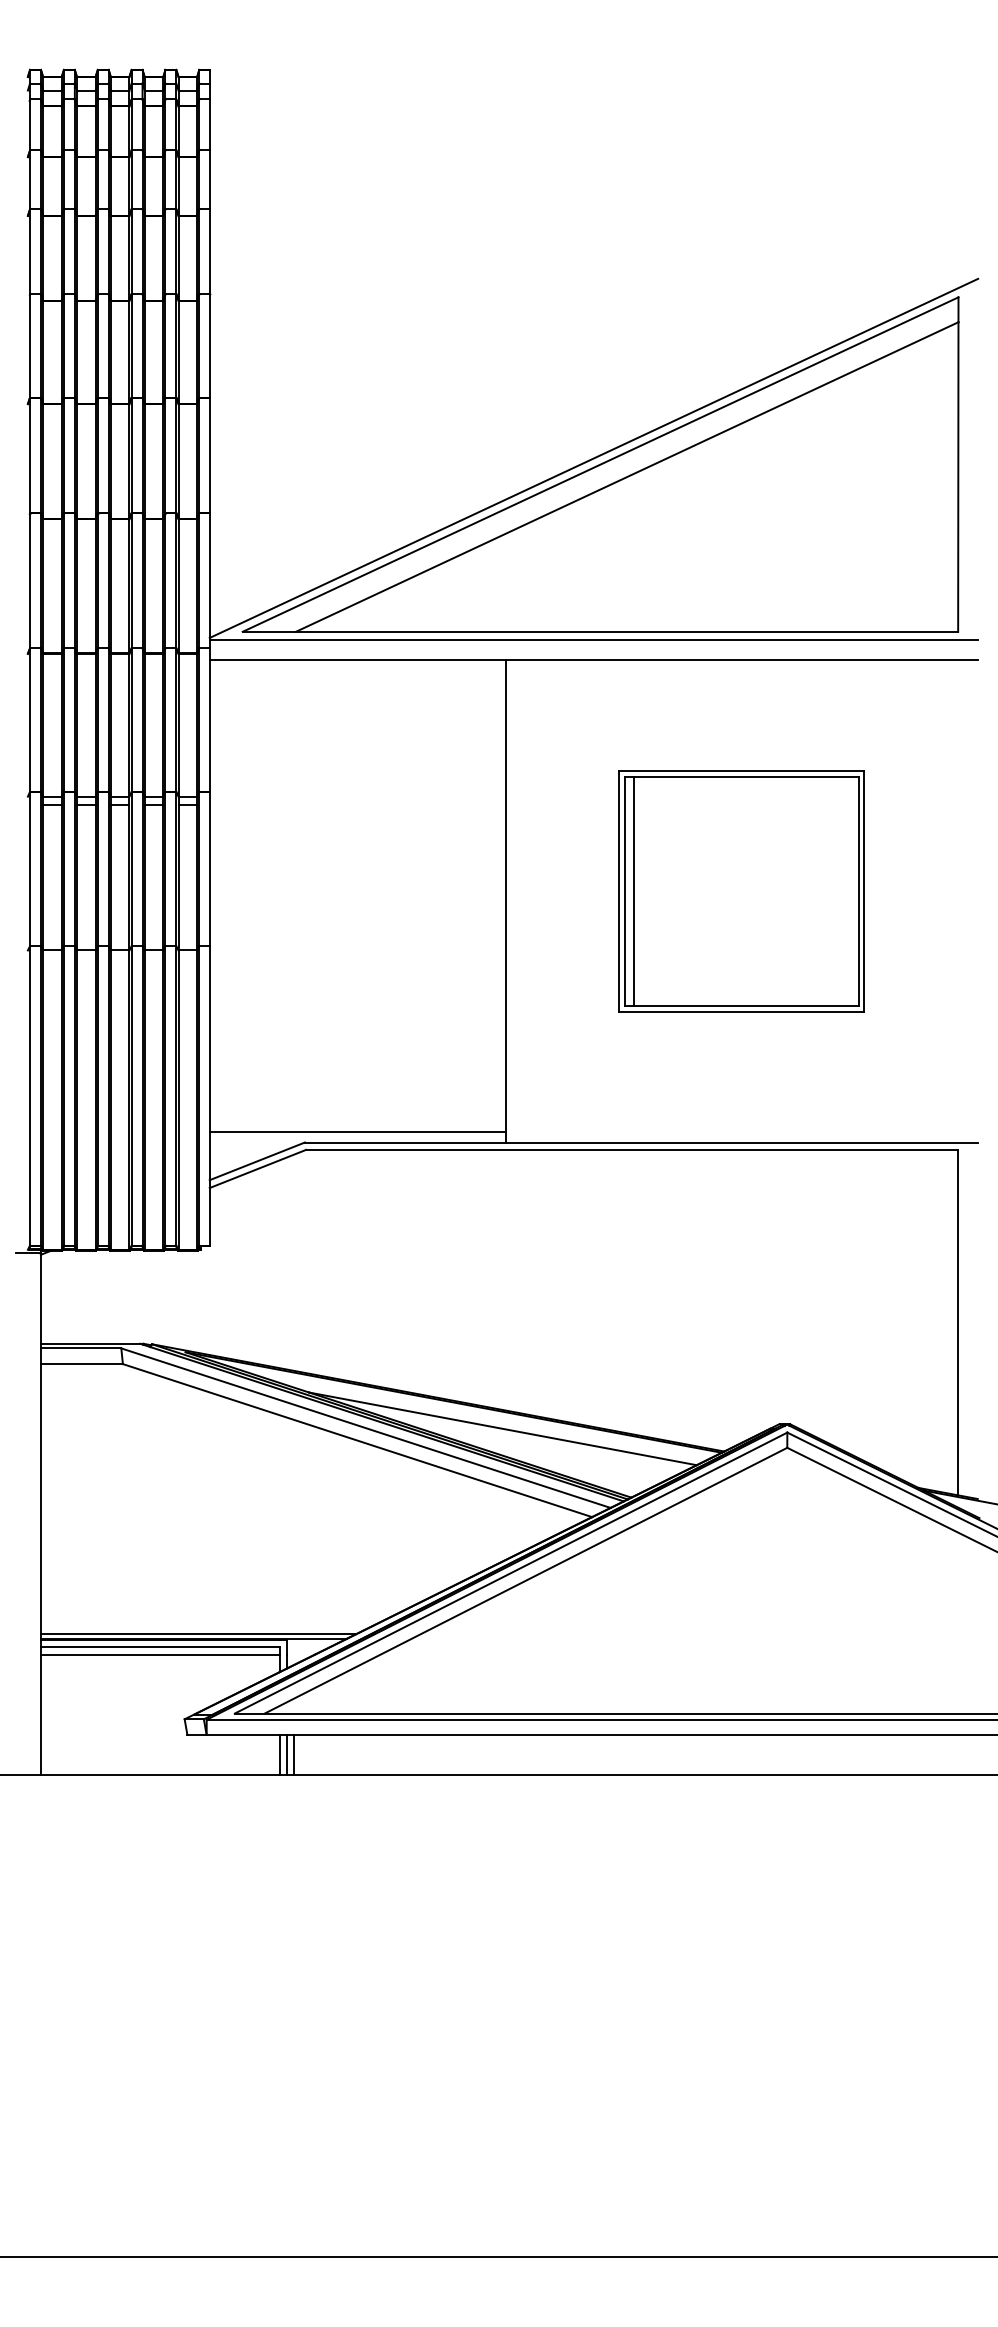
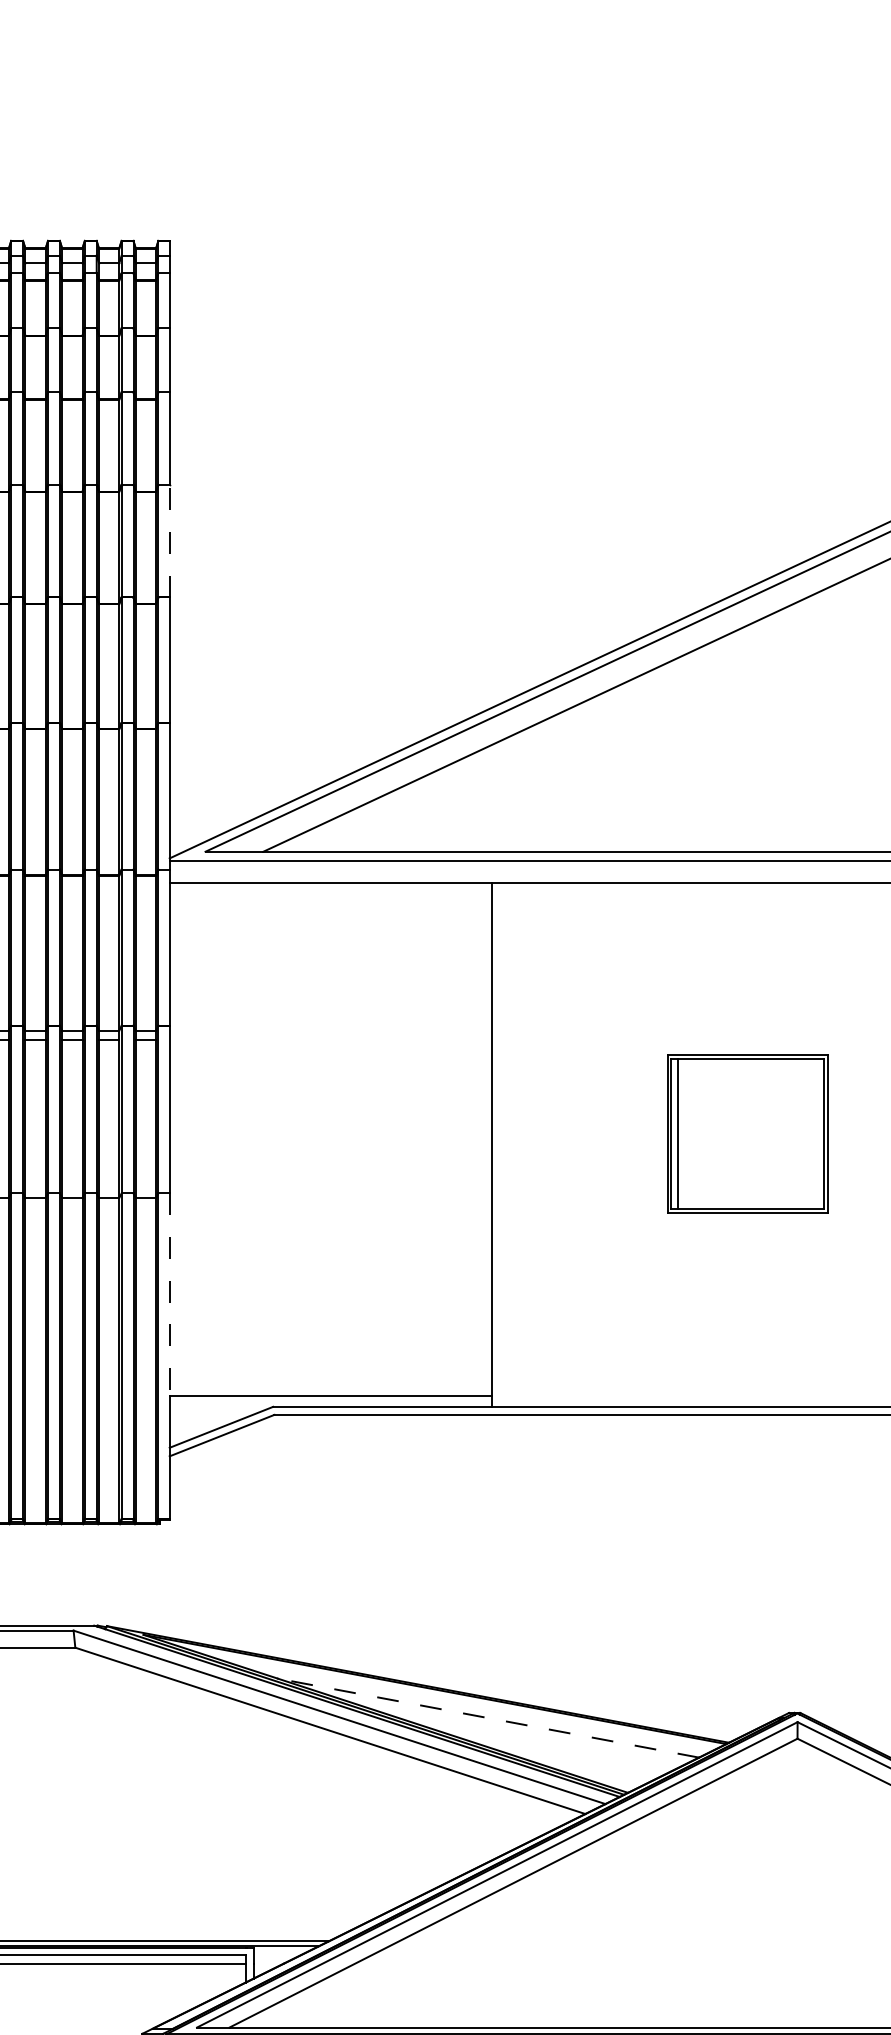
line: (209, 346) -> (169, 541), solid -> dashed
part: (741, 891) -> (747, 1133), size x0.6
line: (209, 1039) -> (169, 1294), solid -> dashed
line: (502, 1428) -> (487, 1717), solid -> dashed

